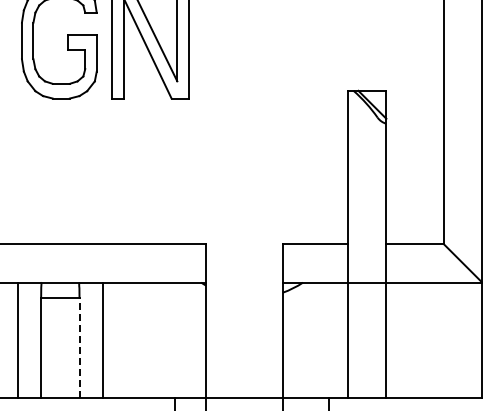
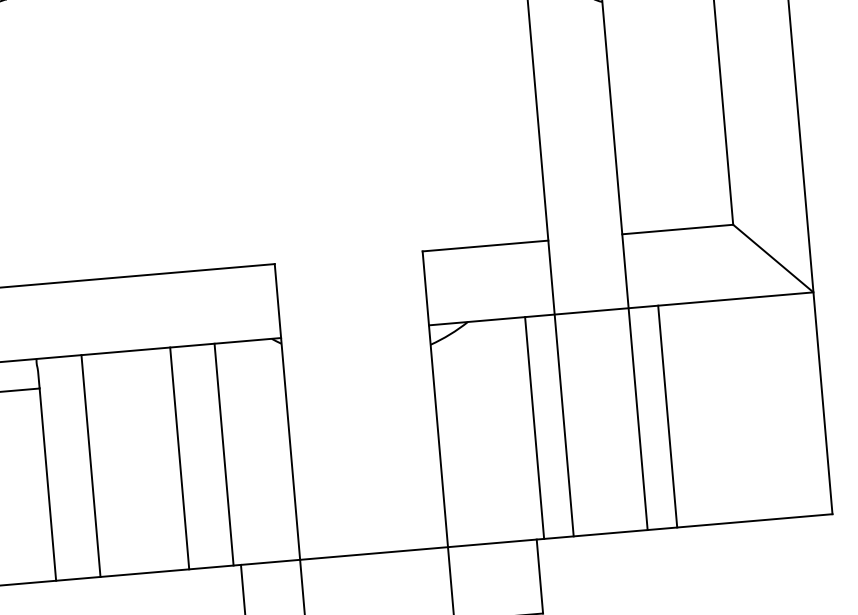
line: (148, 339) -> (179, 457), added
line: (171, 339) -> (223, 453), added
line: (332, 339) -> (534, 426), added
line: (401, 339) -> (667, 415), added
line: (79, 347) -> (47, 483), dashed -> solid

